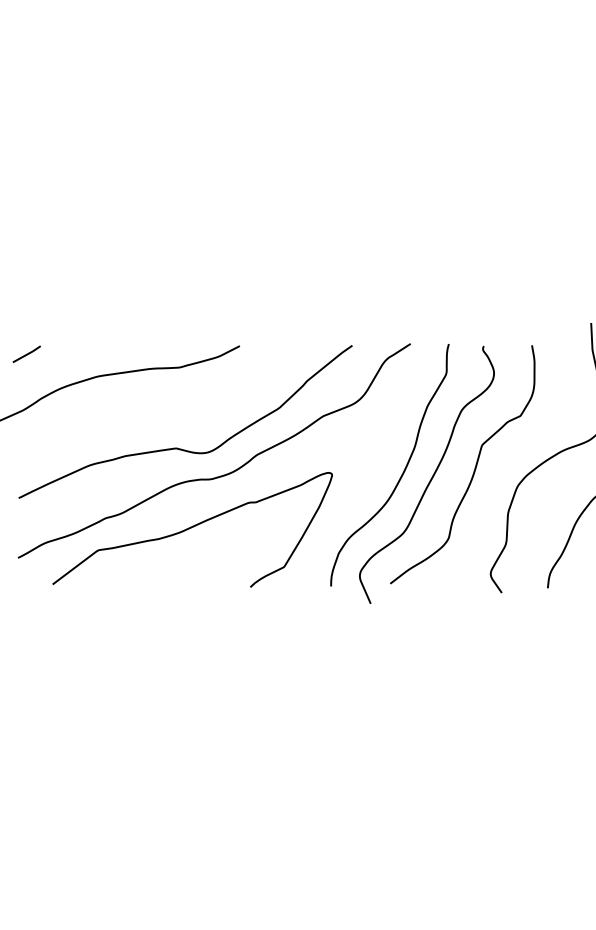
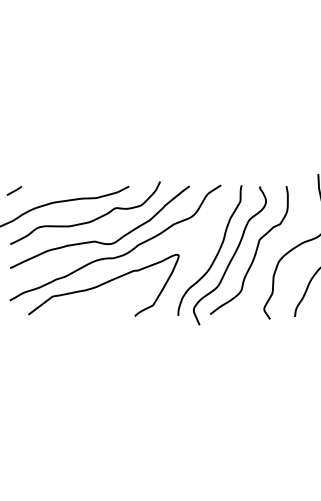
curve: (162, 411) -> (87, 221), added

